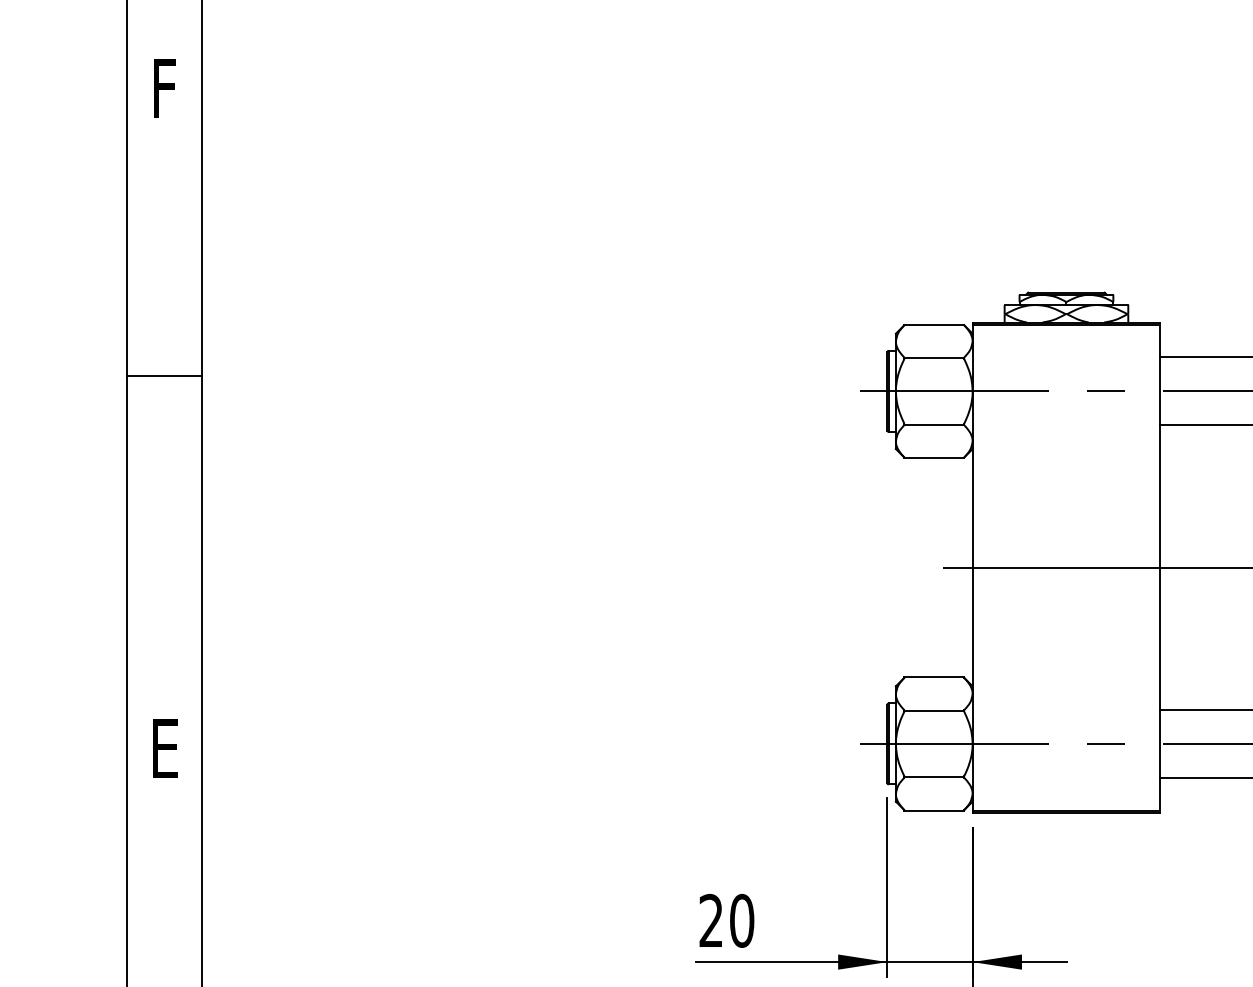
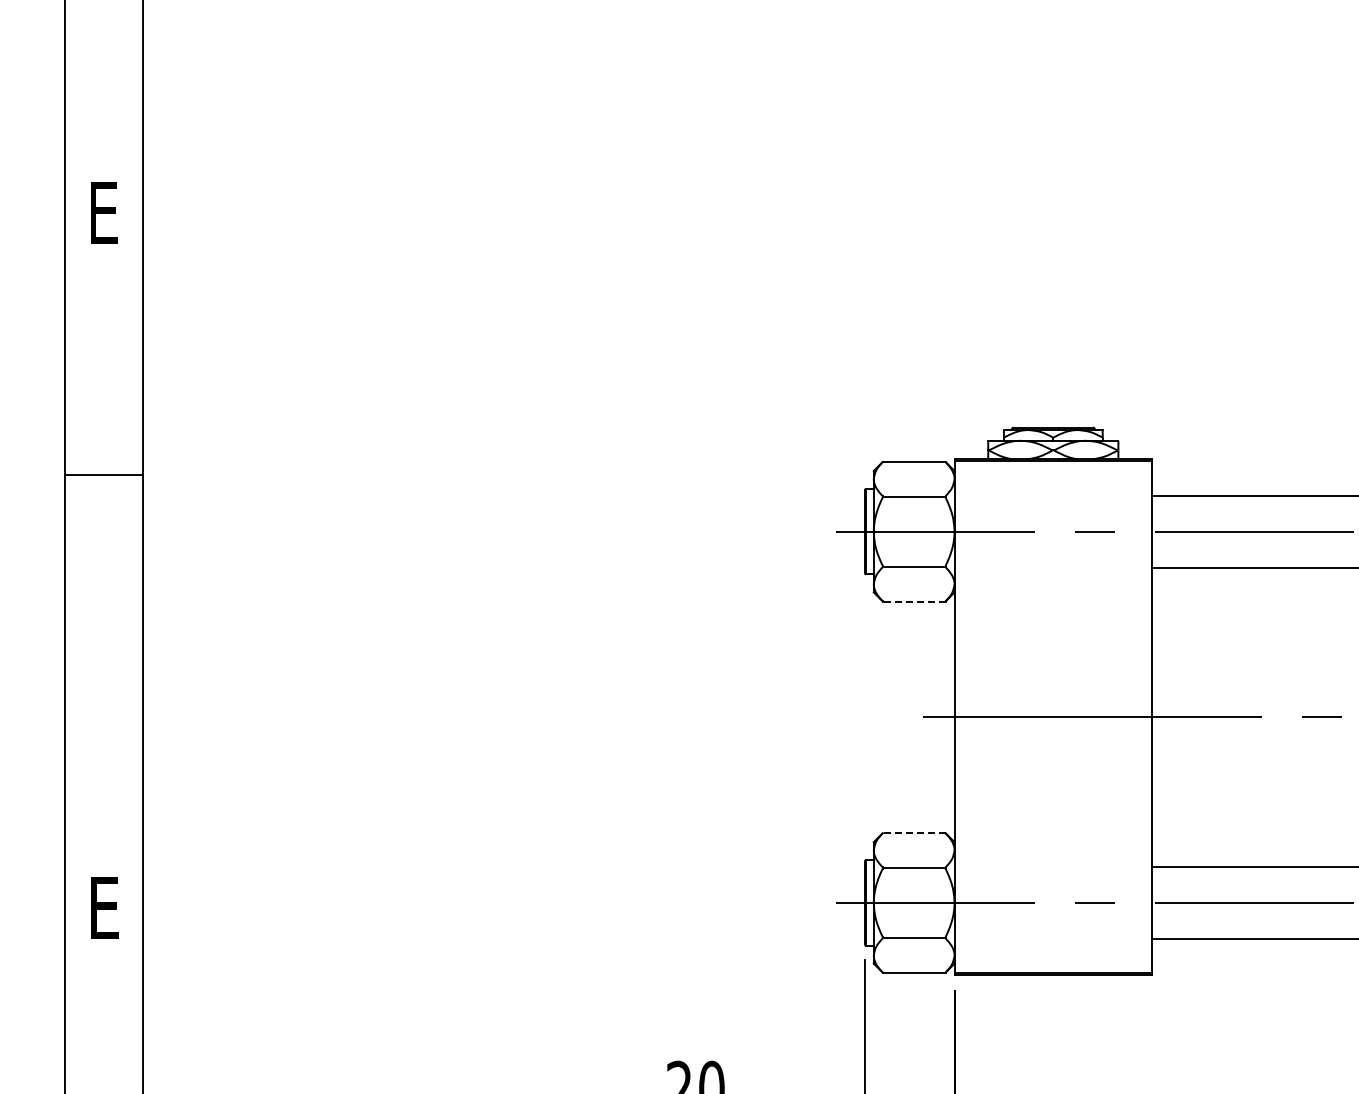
text: (165, 88) -> (104, 212), F -> E
line: (164, 375) -> (103, 475), moved
line: (933, 457) -> (913, 601), solid -> dashed
line: (933, 677) -> (913, 832), solid -> dashed

